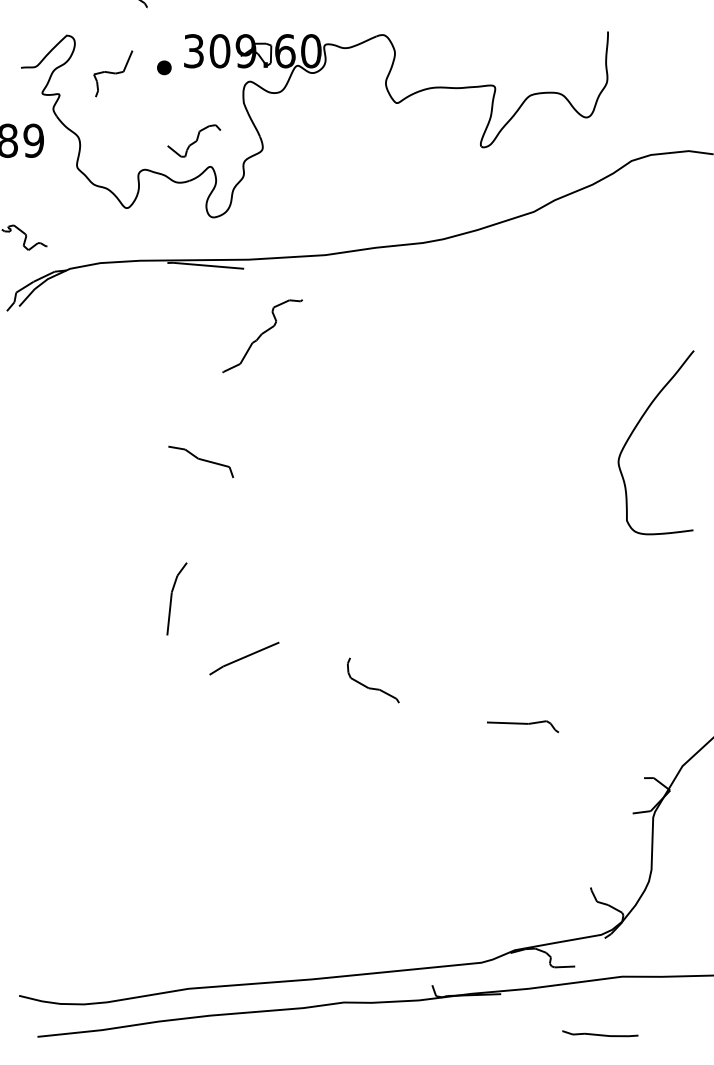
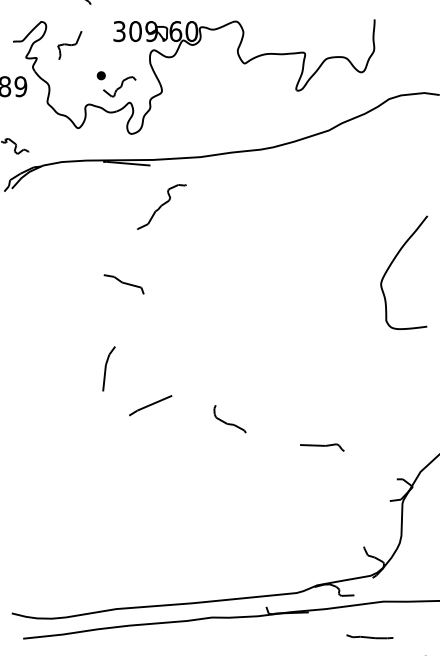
part: (163, 67) -> (100, 75), moved

